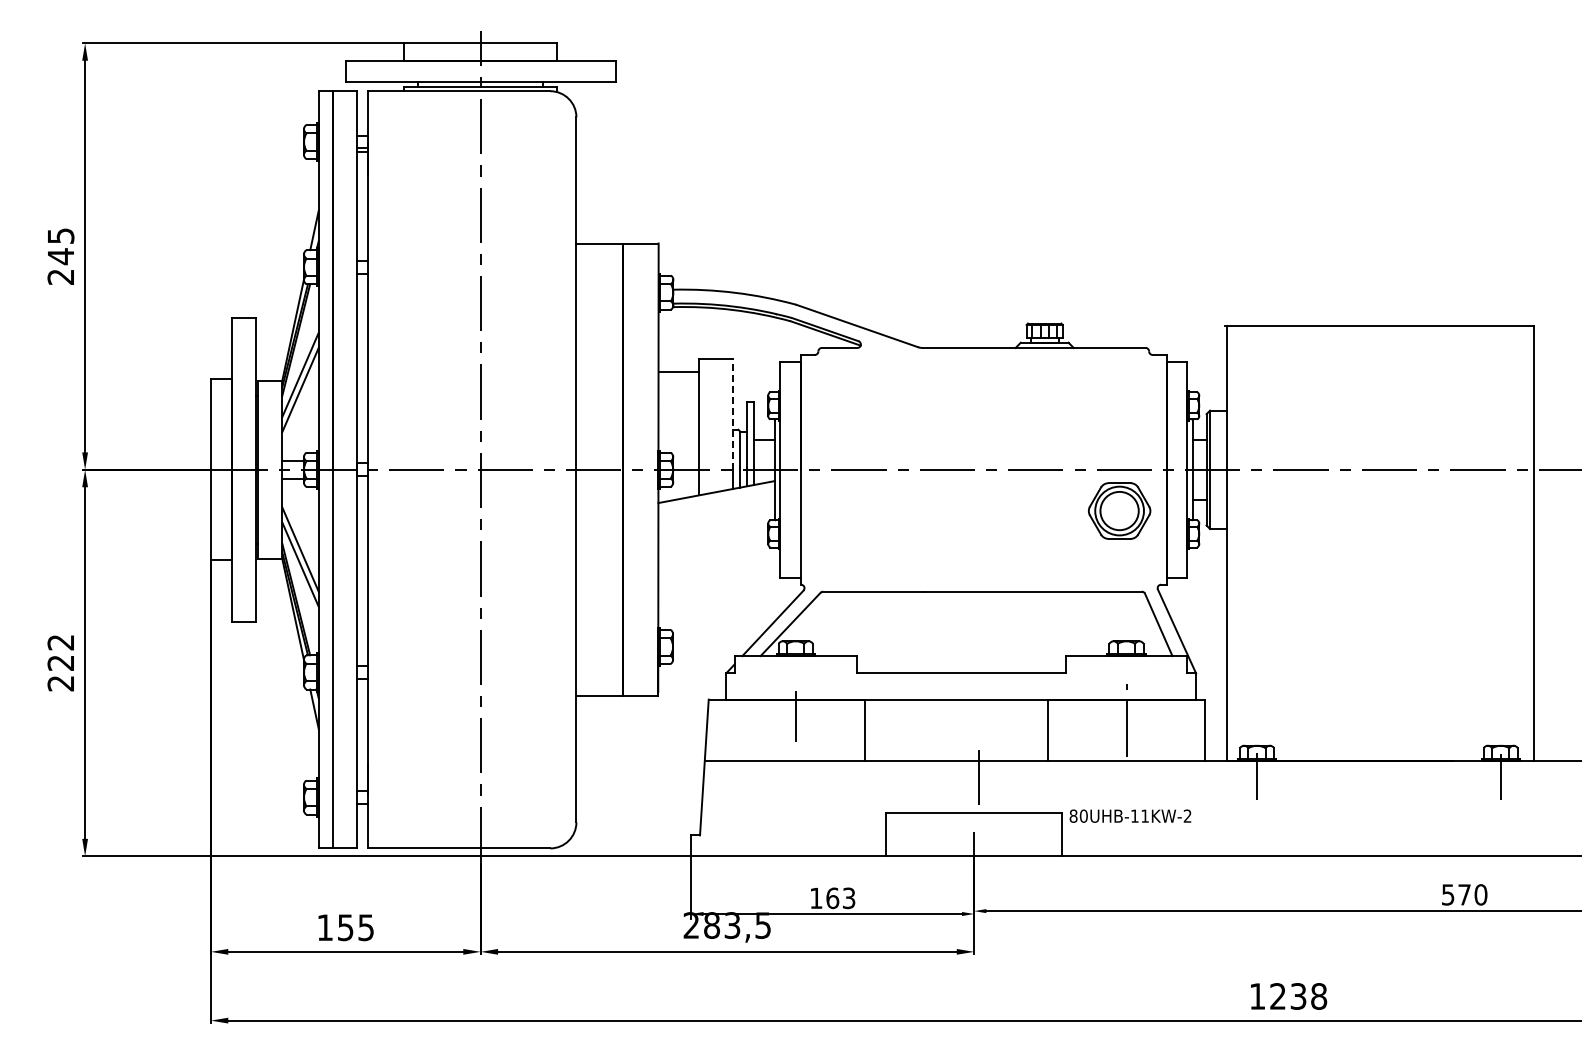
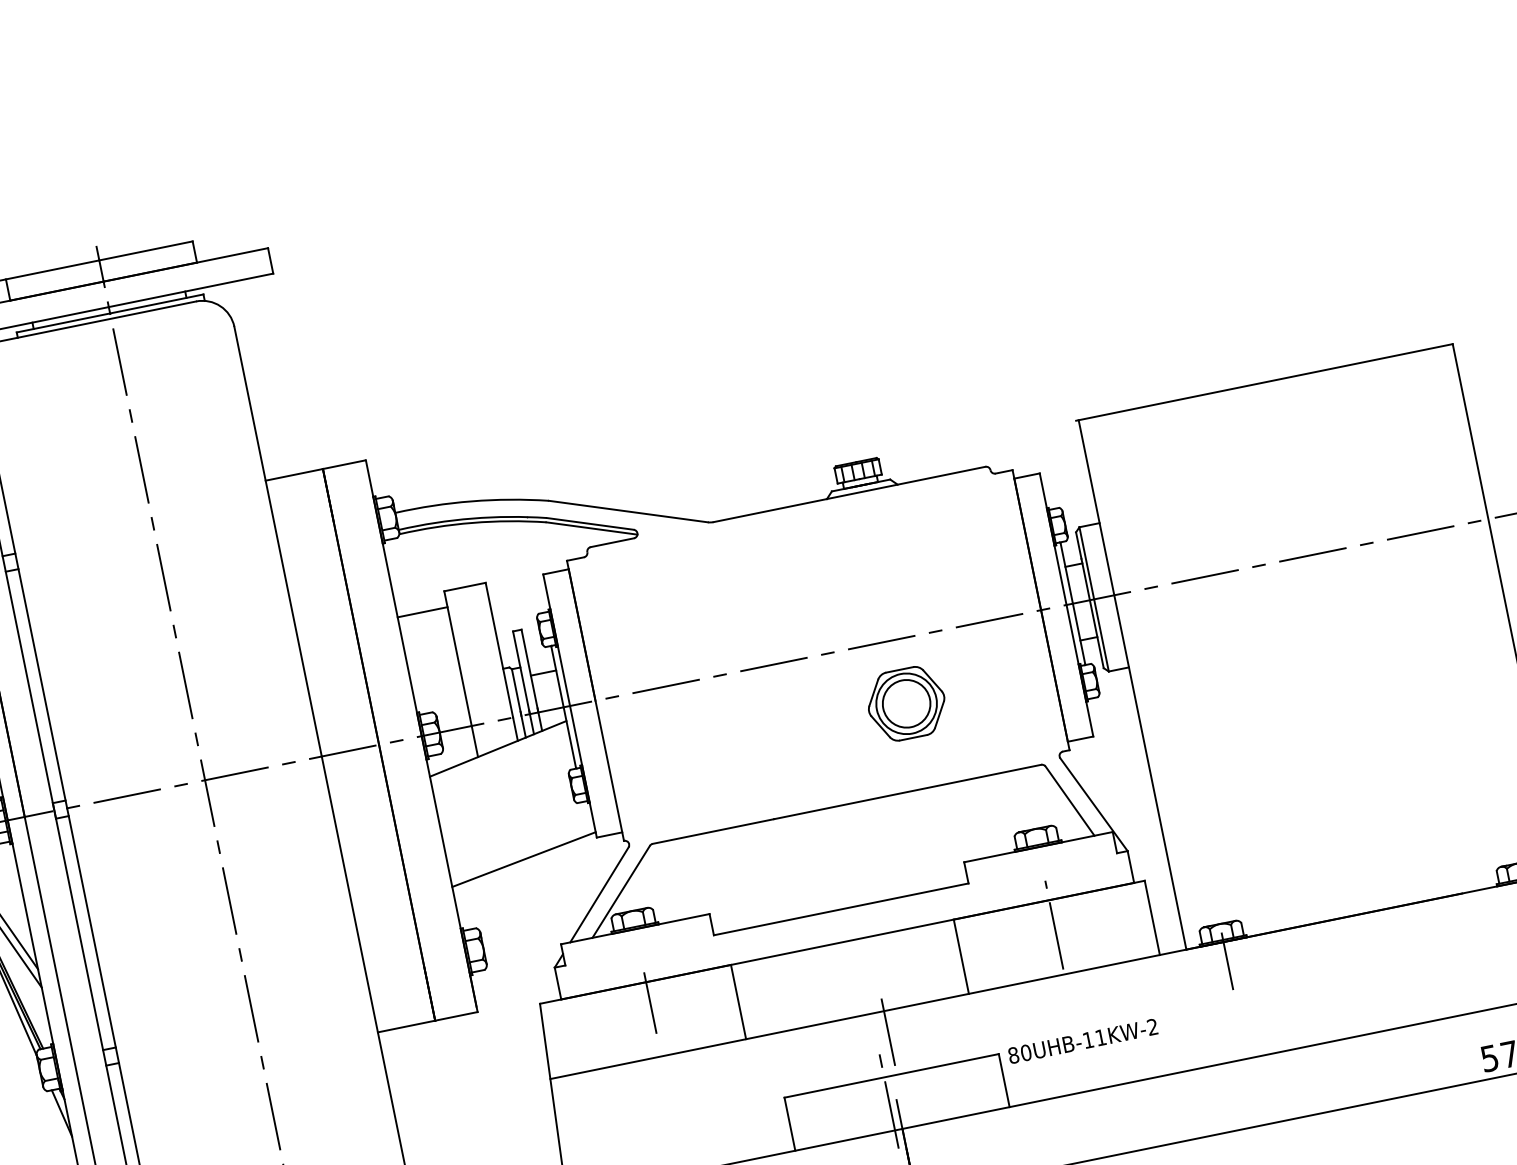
line: (733, 414) -> (499, 650), dashed -> solid
part: (1119, 510) -> (906, 703), moved
line: (719, 583) -> (524, 859), added
line: (968, 830) -> (889, 1098), added

